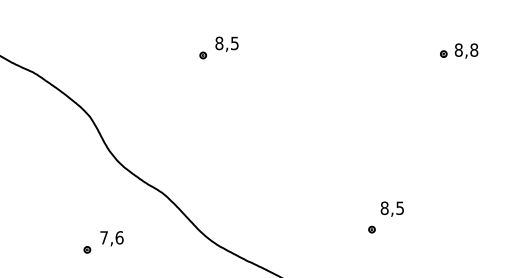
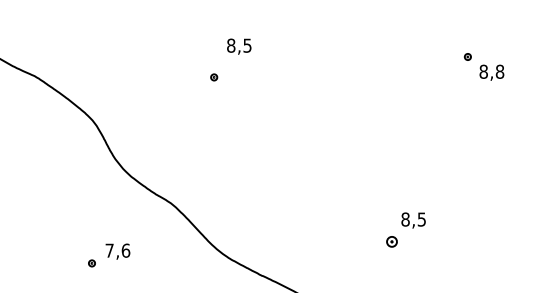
text: (466, 50) -> (491, 72), moved
part: (203, 55) -> (214, 77), moved
part: (372, 230) -> (392, 242), size x1.6

